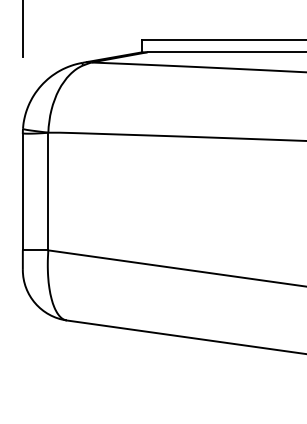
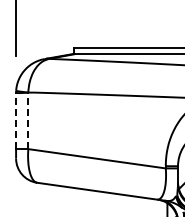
line: (23, 190) -> (16, 120), solid -> dashed
line: (48, 190) -> (28, 120), solid -> dashed

